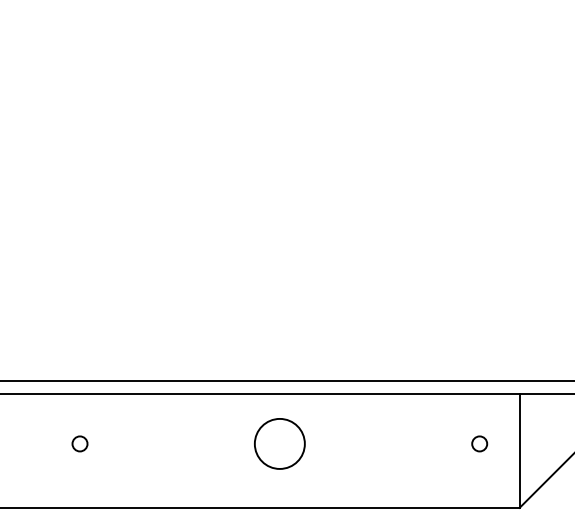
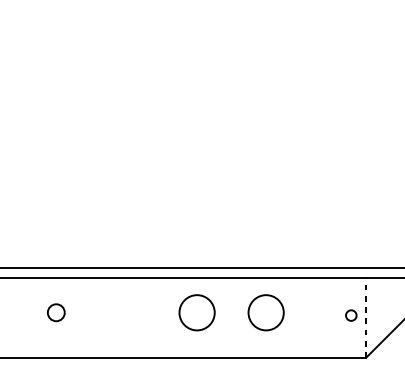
circle: (79, 443) -> (55, 312), size x1.6
circle: (377, 443) -> (265, 312), added
circle: (479, 443) -> (351, 315), moved
line: (519, 450) -> (365, 317), solid -> dashed

